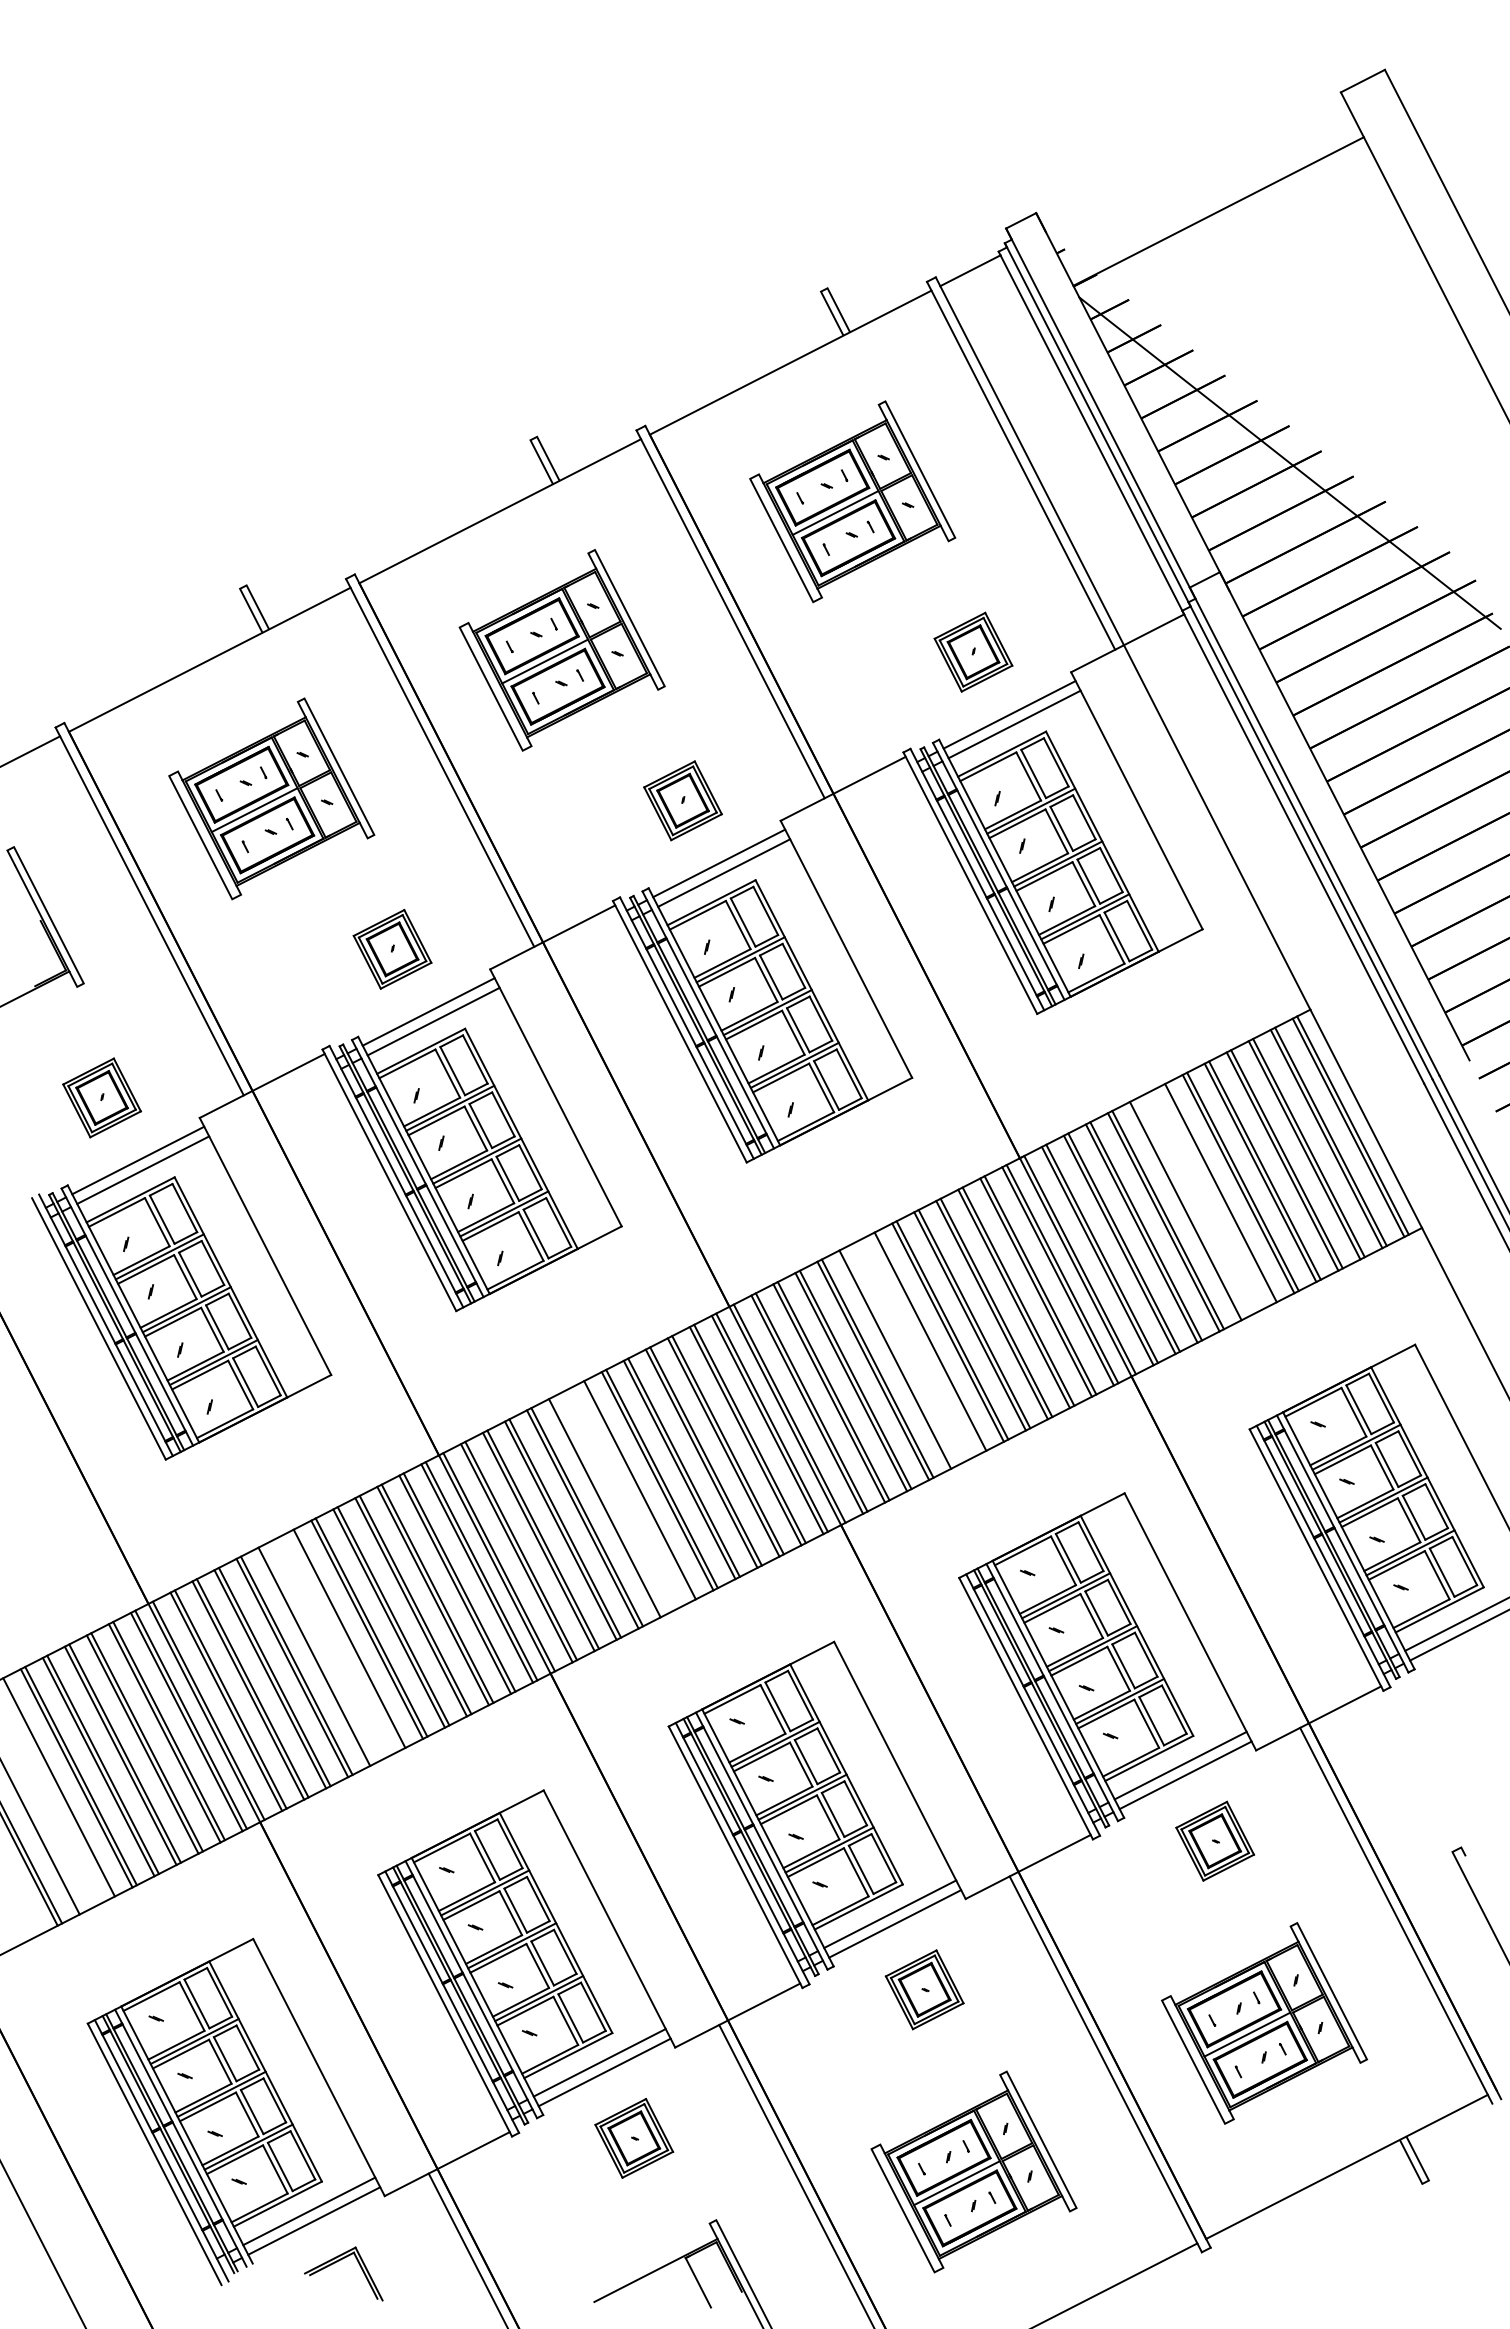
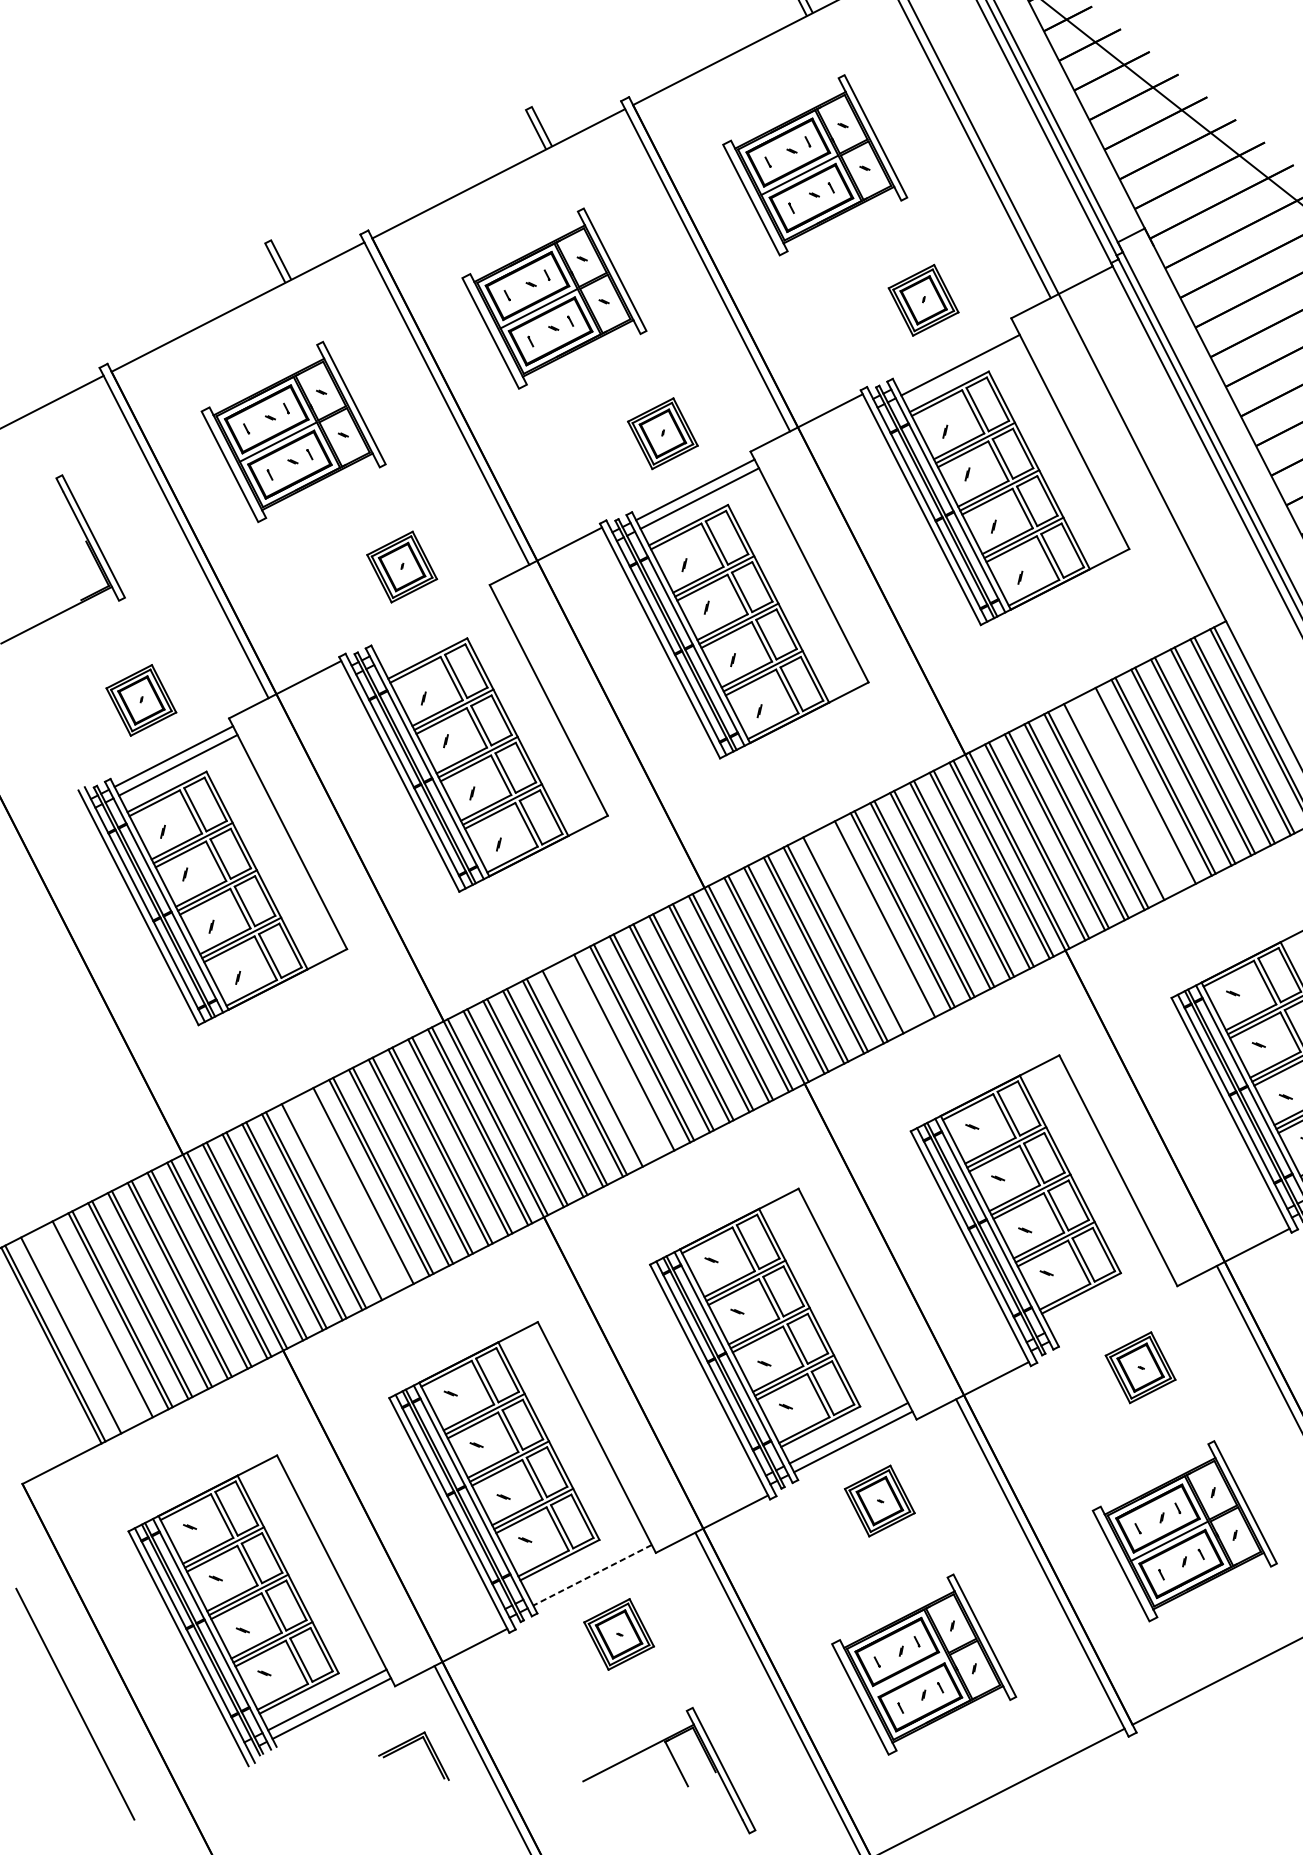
line: (1009, 714) -> (955, 356), removed
line: (428, 1011) -> (434, 622), removed
line: (433, 1021) -> (438, 631), removed
line: (1180, 1765) -> (1109, 1299), removed
line: (1185, 1775) -> (1113, 1308), removed
line: (599, 2062) -> (587, 1566), removed
line: (604, 2072) -> (592, 1575), solid -> dashed
line: (956, 2183) -> (908, 1674), removed
part: (337, 2262) -> (408, 1745), moved

